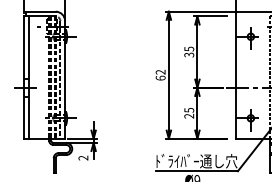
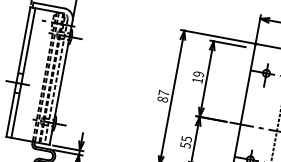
text: (189, 51) -> (198, 76), 35 -> 19
text: (160, 74) -> (163, 95), 62 -> 87
text: (189, 115) -> (185, 144), 25 -> 55

